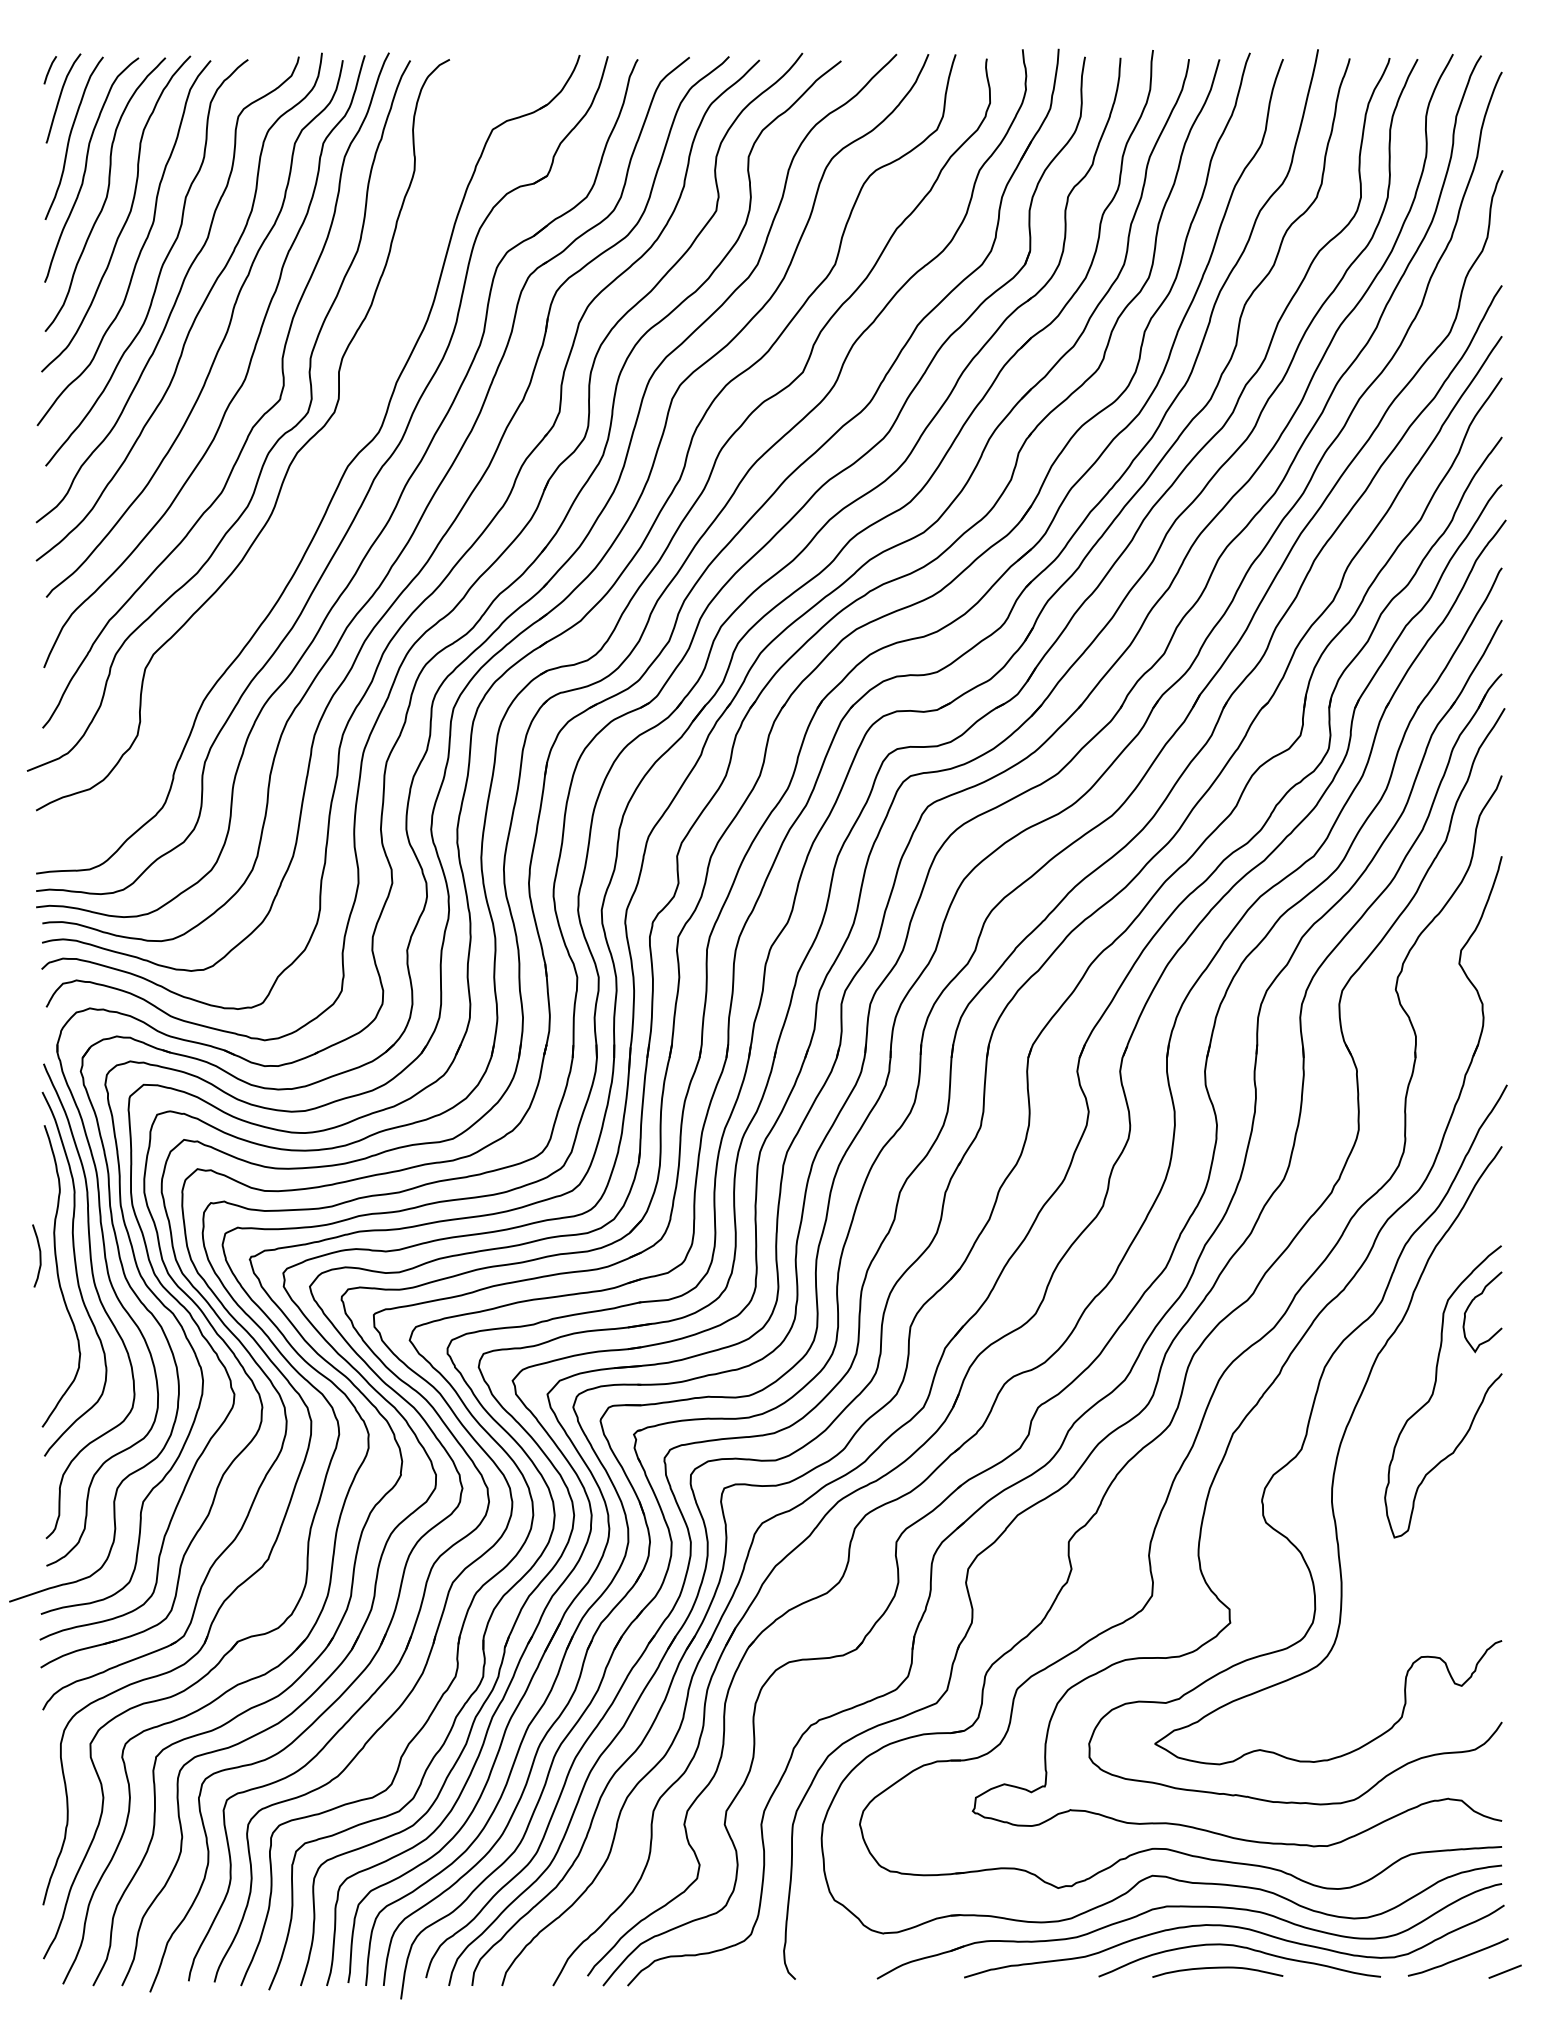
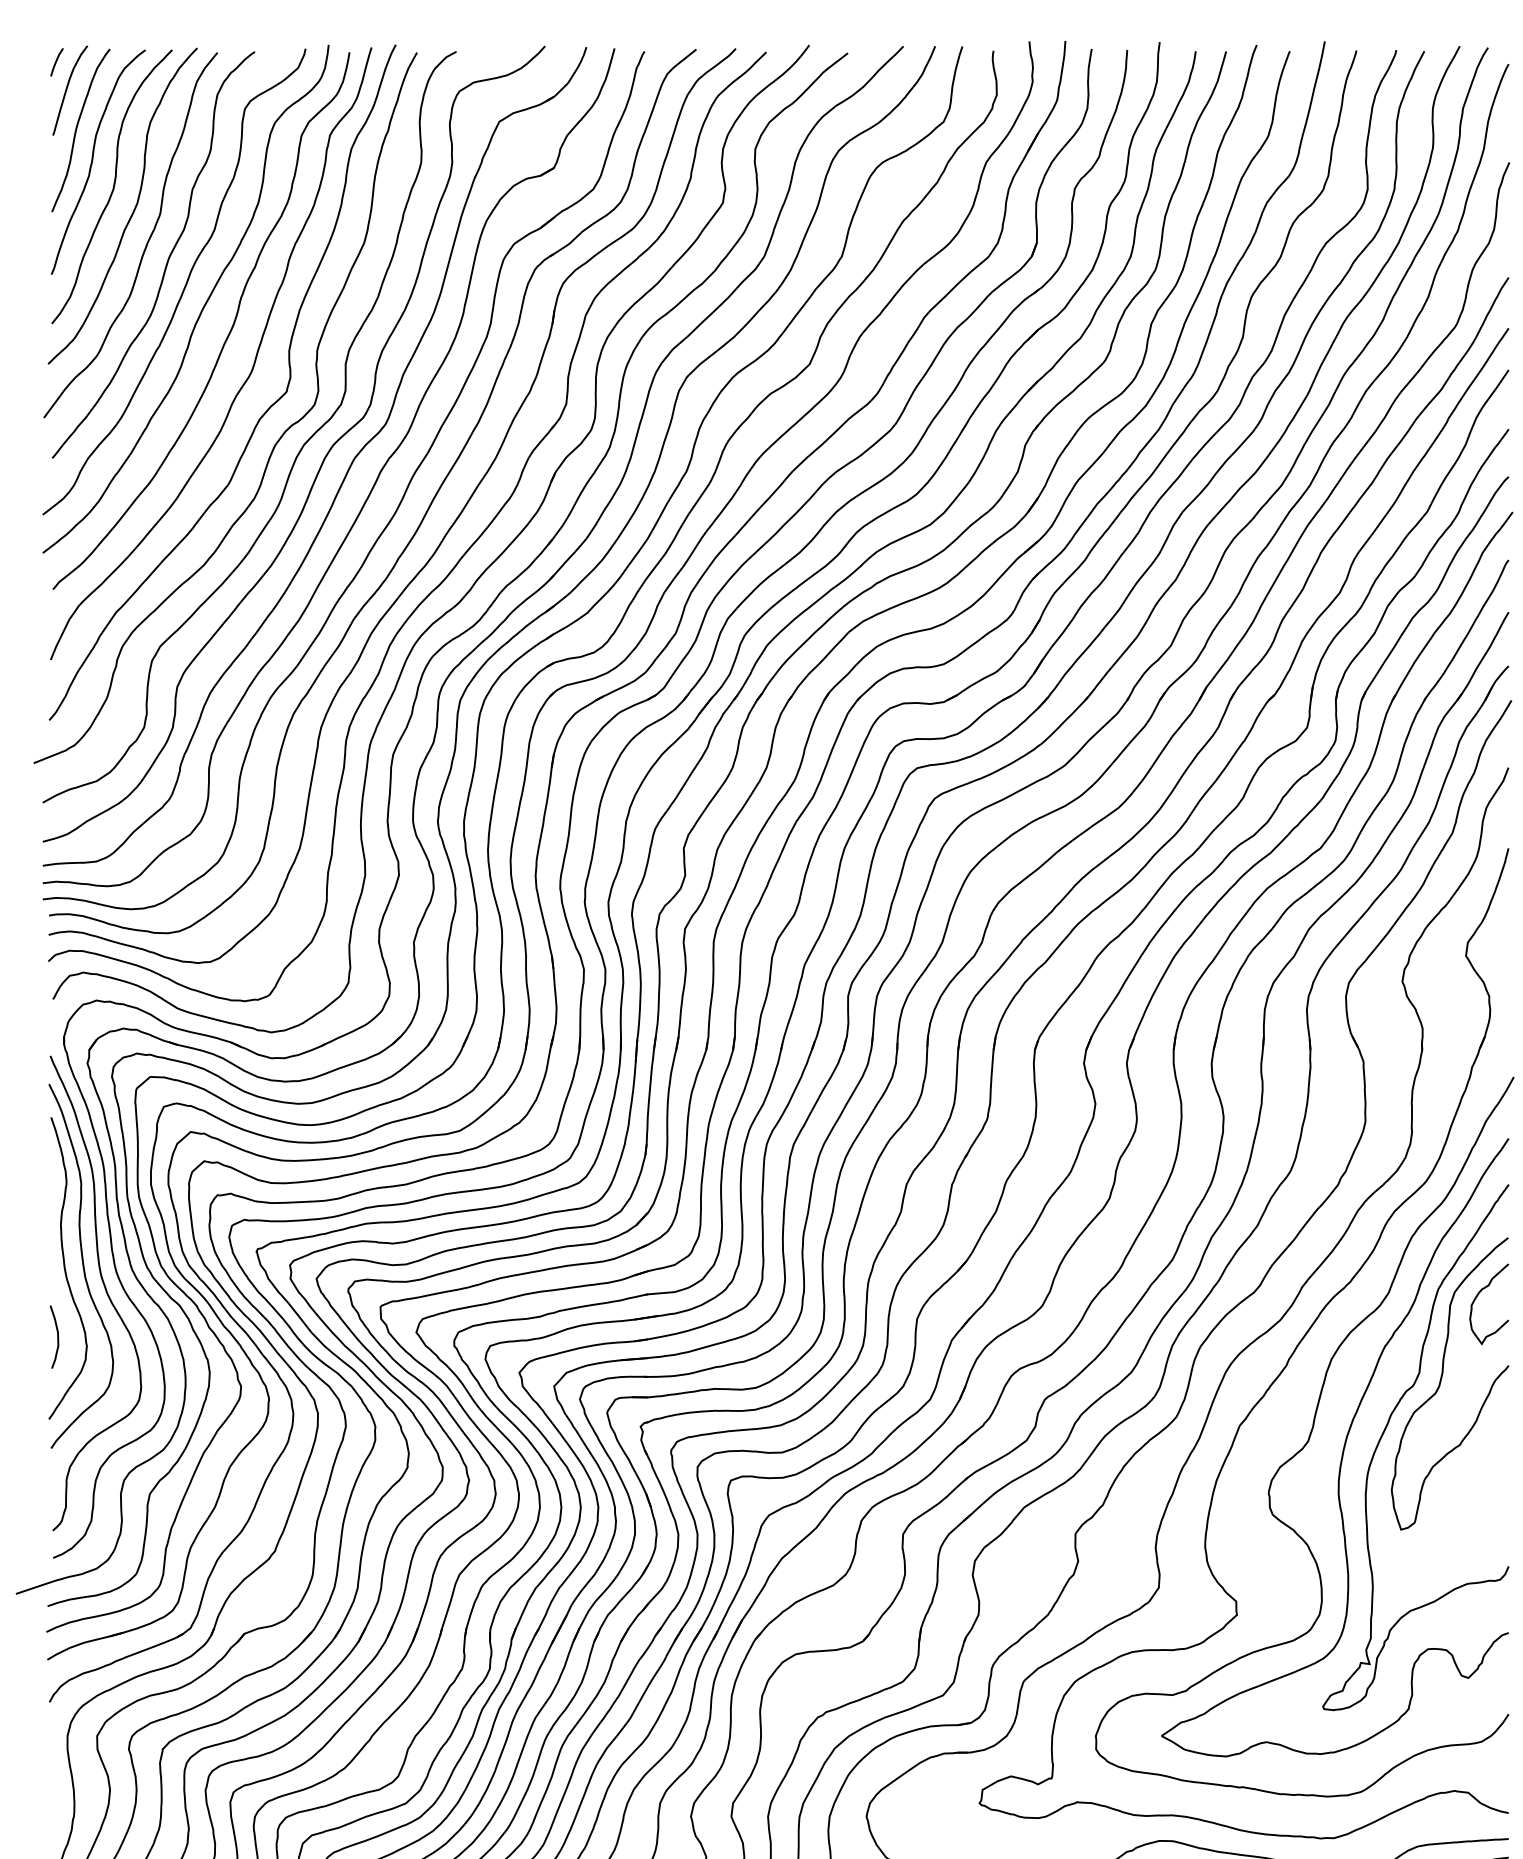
curve: (317, 465) -> (324, 457), added
curve: (39, 1255) -> (57, 1336), moved
curve: (1378, 1439) -> (1385, 1431), added

